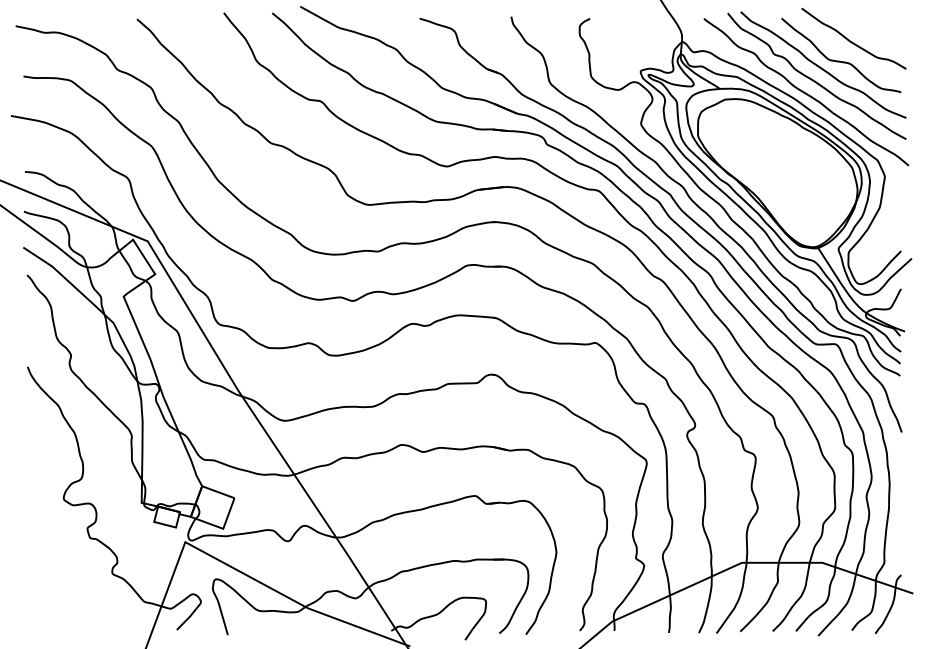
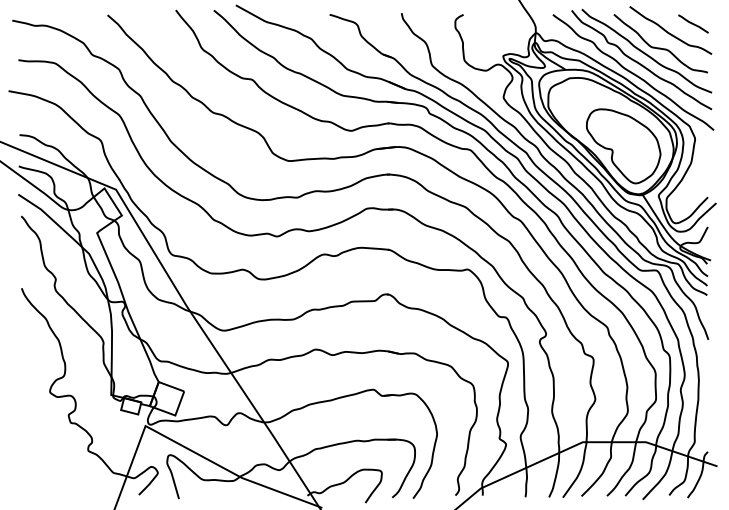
curve: (882, 30) -> (693, 24), added
part: (793, 186) -> (623, 146), added

